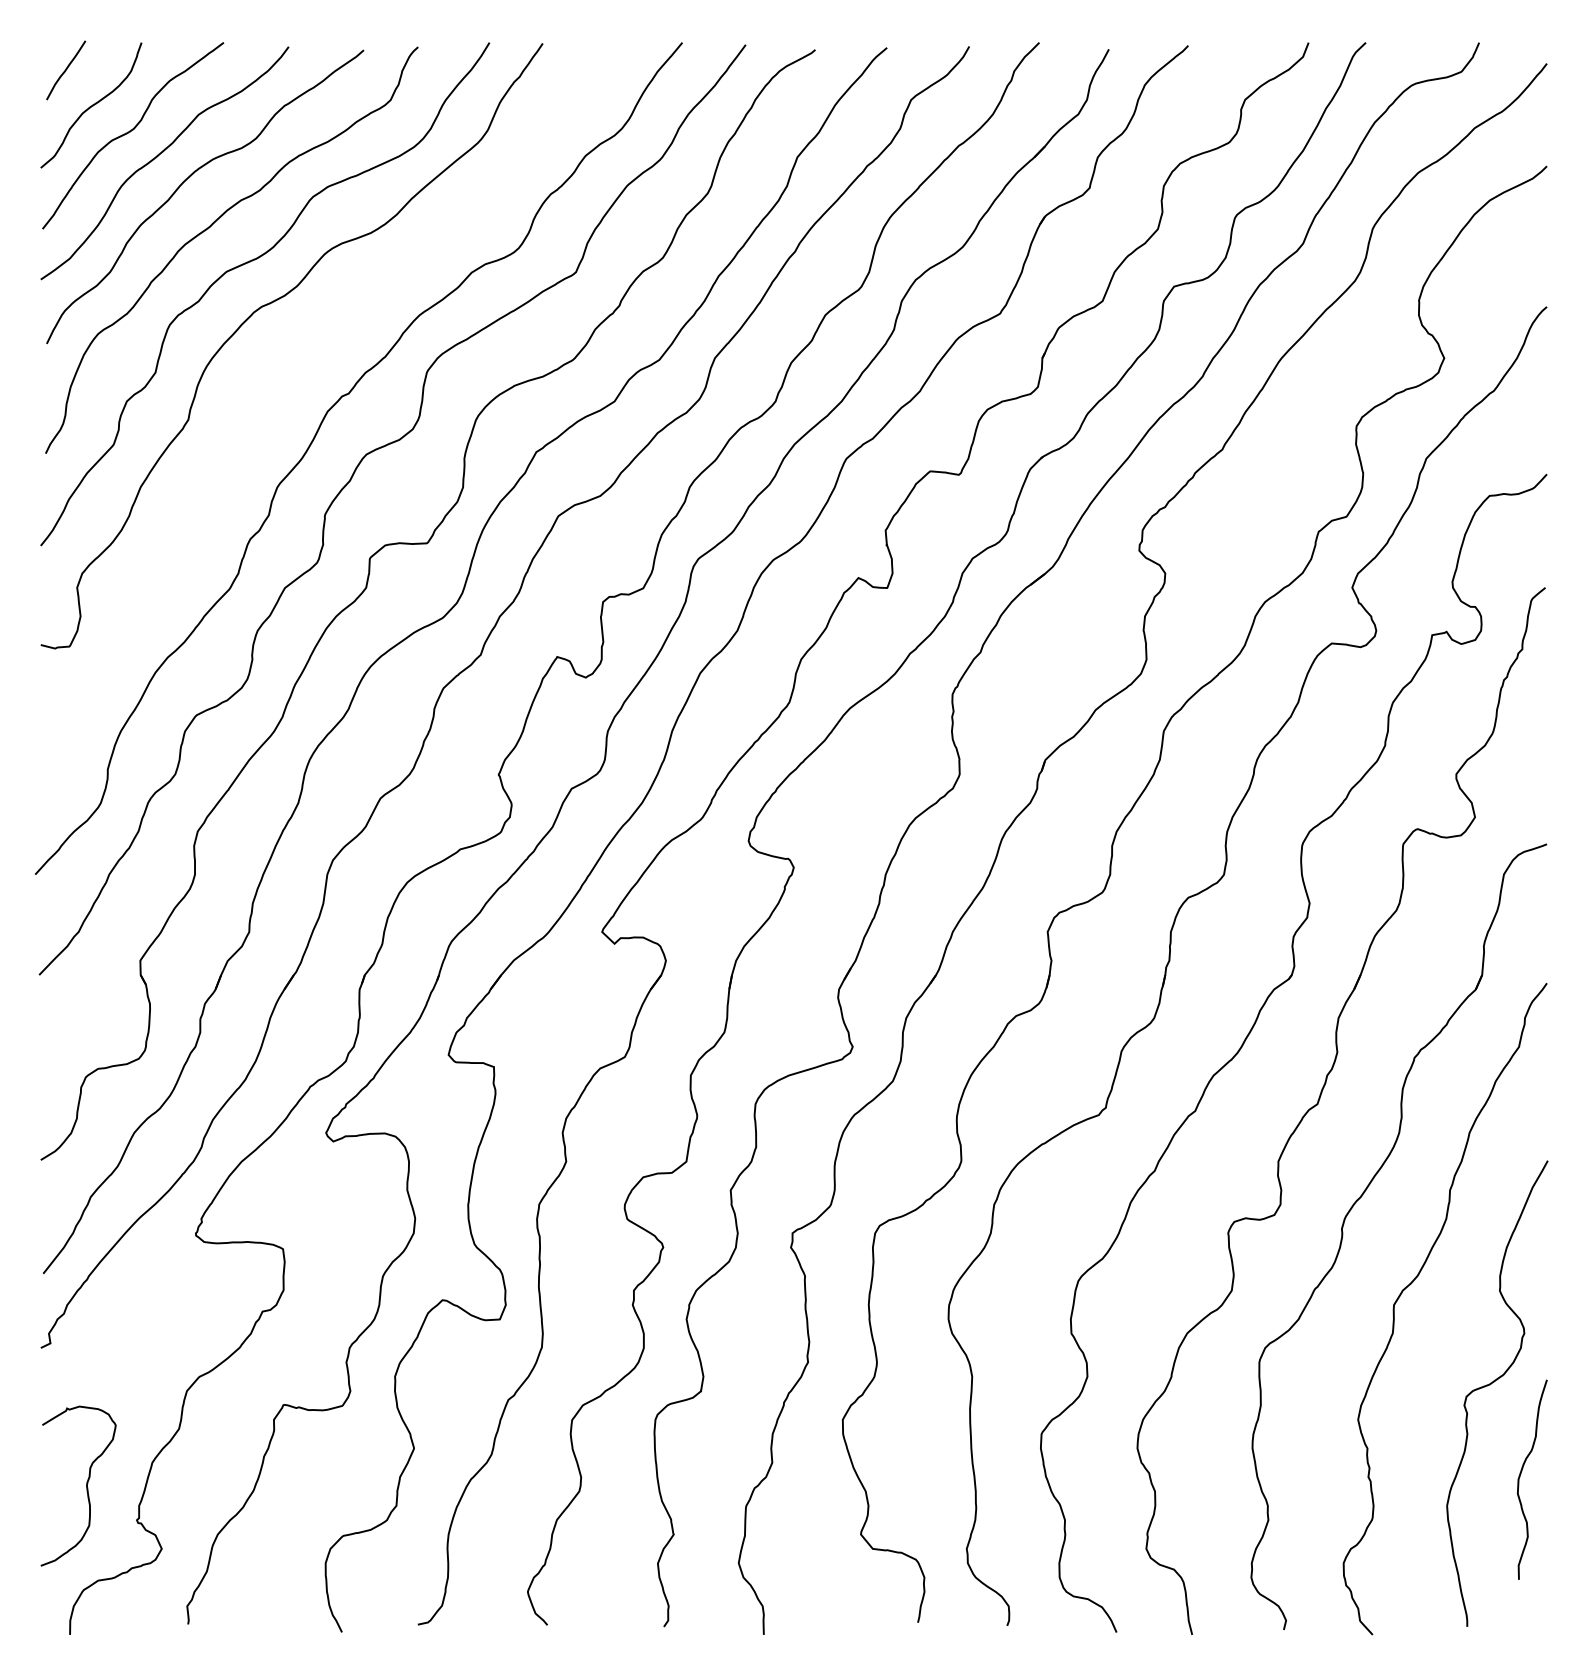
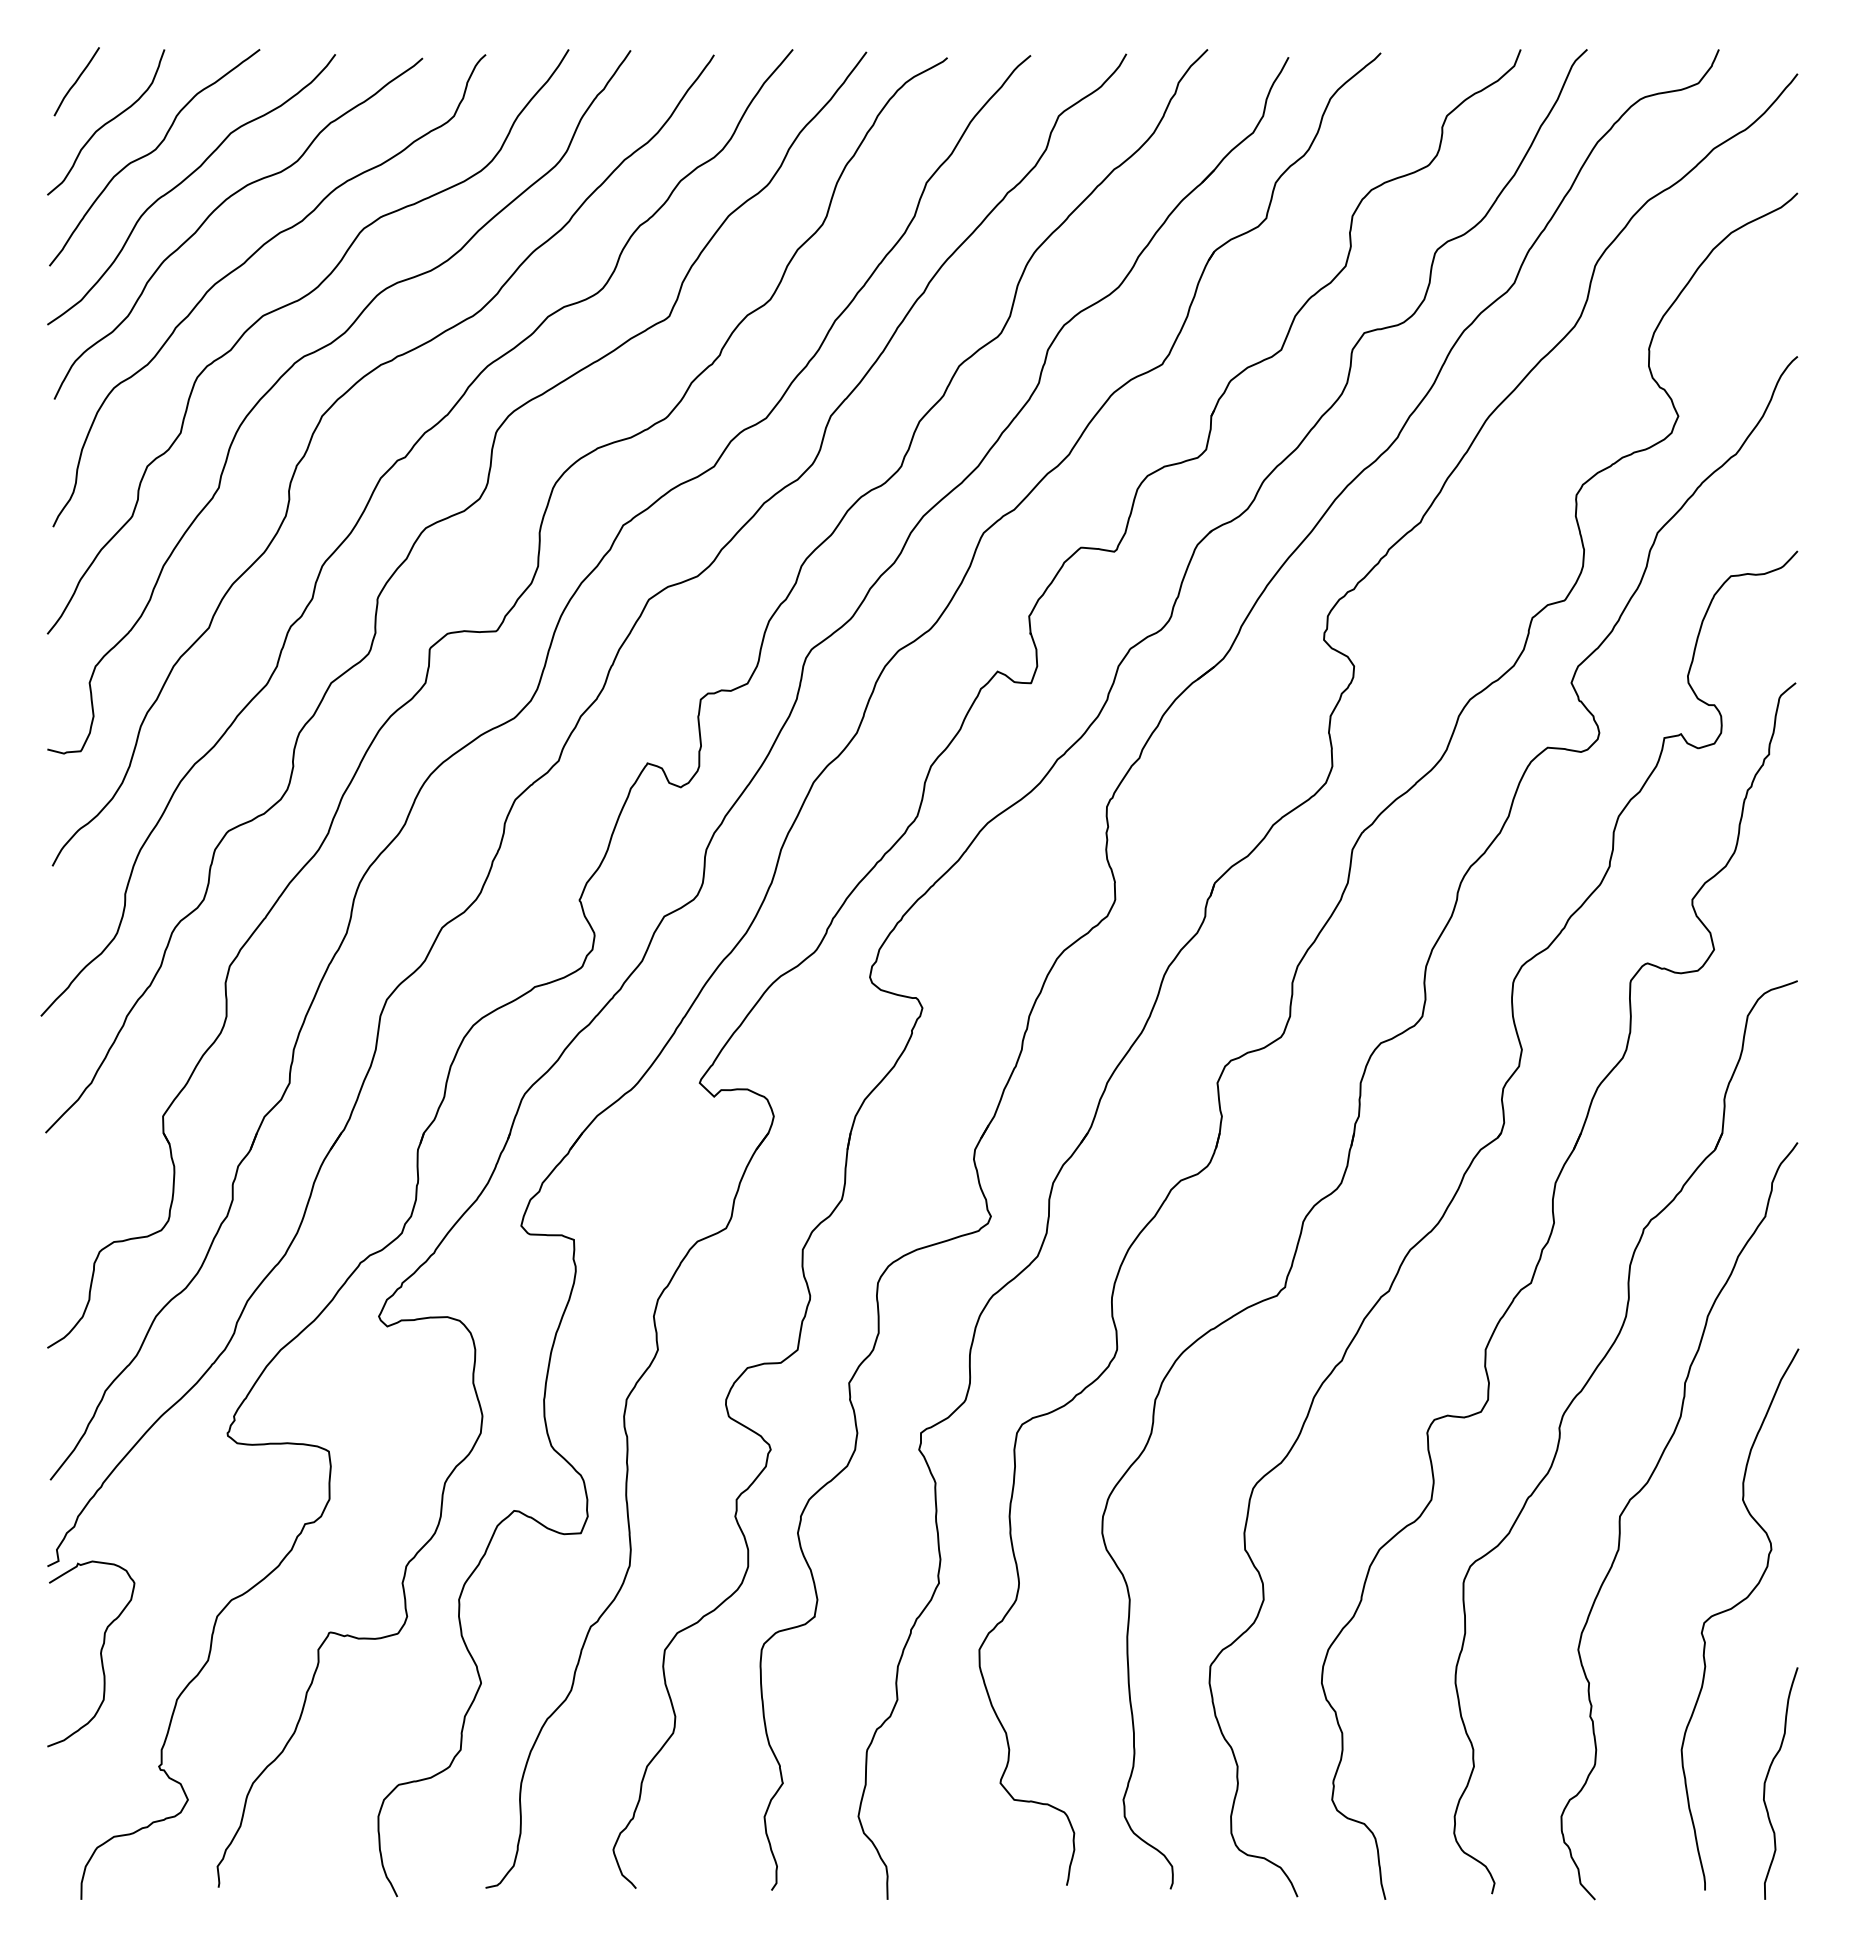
curve: (273, 368) -> (317, 428), added
curve: (1520, 1475) -> (1767, 1778), moved
curve: (86, 1485) -> (100, 1653), moved

